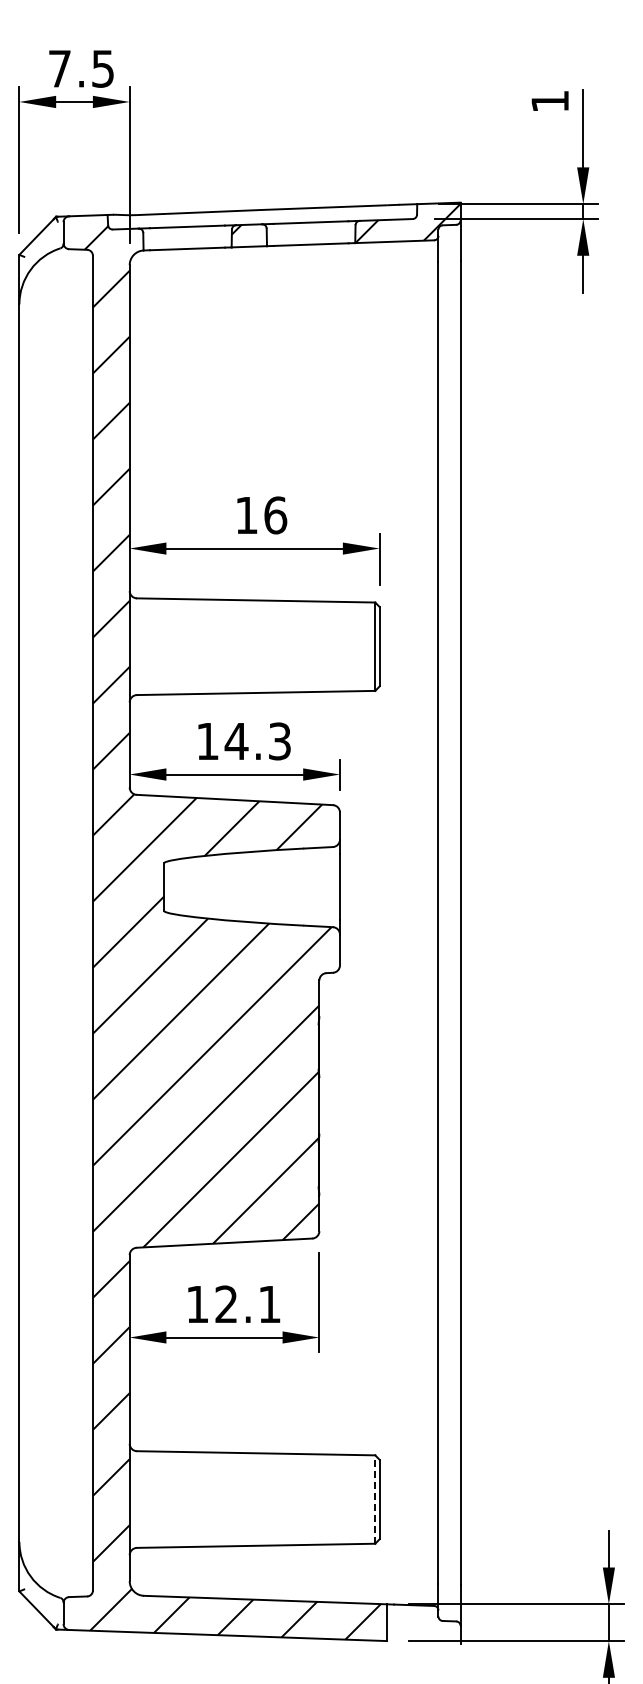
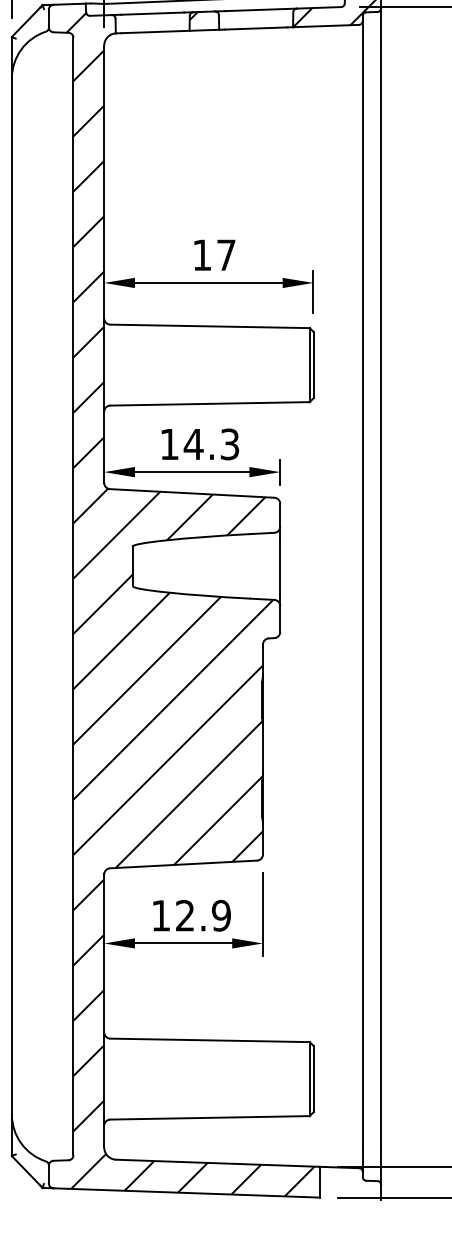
text: (275, 515) -> (226, 255), 16 -> 17
text: (269, 1304) -> (221, 915), 12.1 -> 12.9
line: (375, 1499) -> (310, 1079), dashed -> solid

